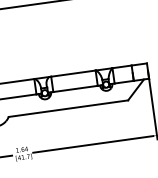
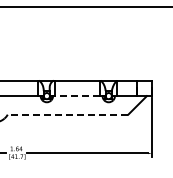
line: (75, 89) -> (77, 96), solid -> dashed
line: (67, 108) -> (67, 114), solid -> dashed

